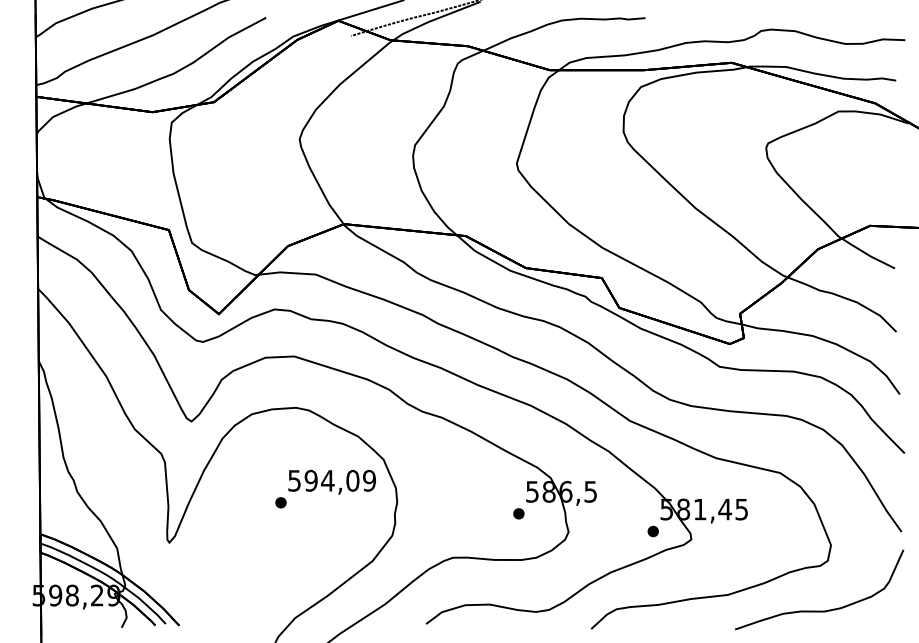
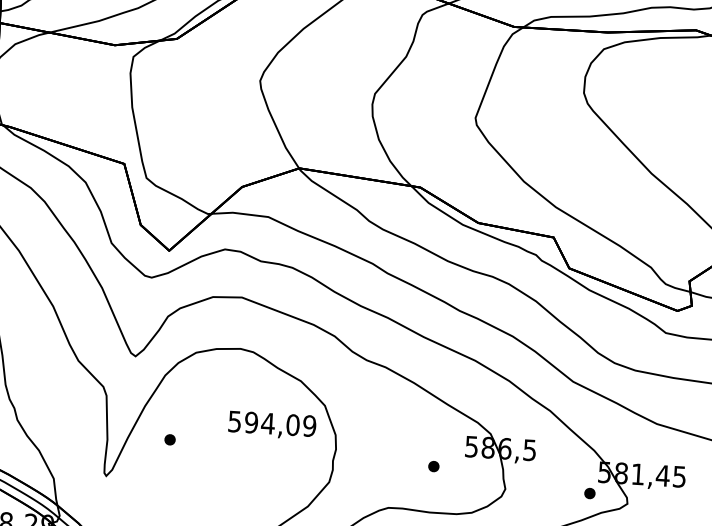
part: (280, 502) -> (169, 439), moved
part: (518, 513) -> (433, 466), moved

